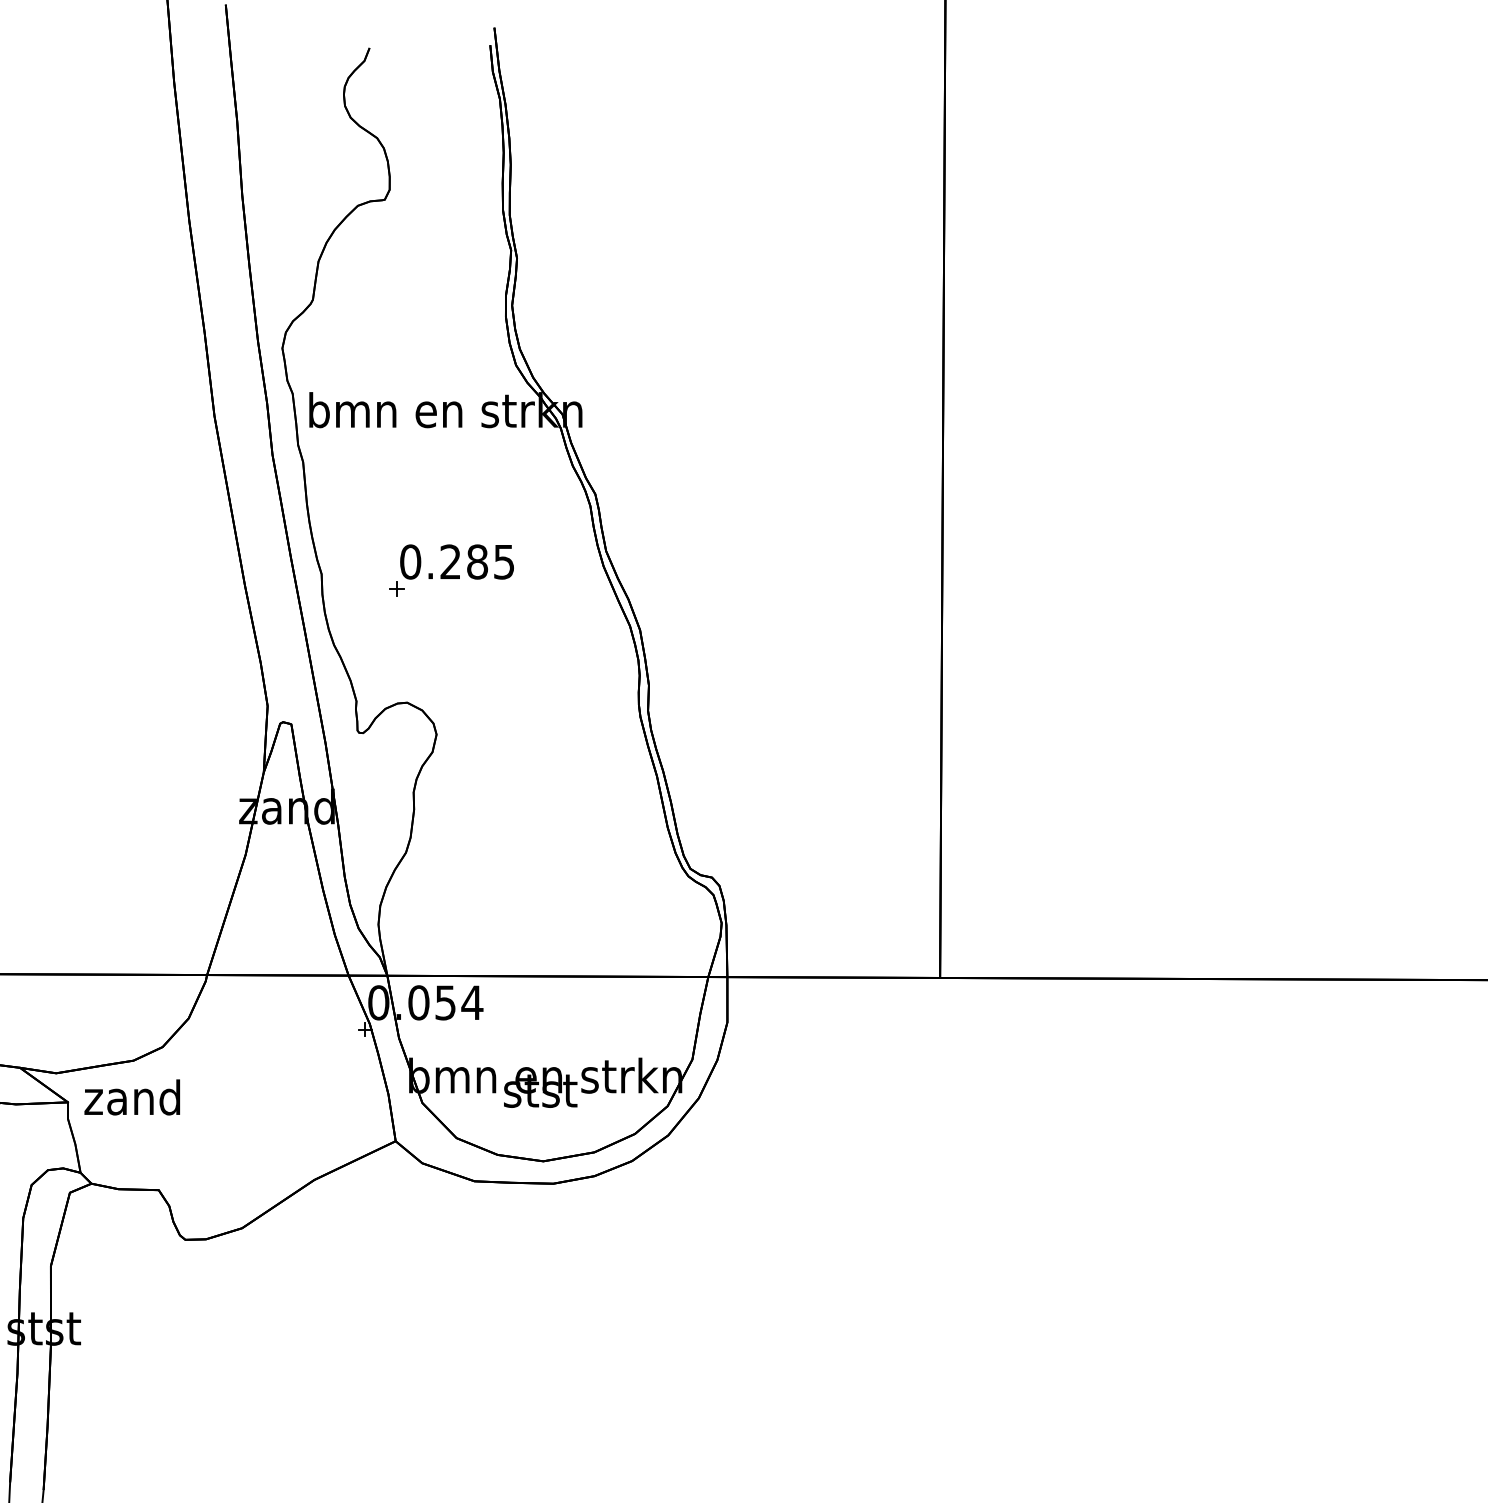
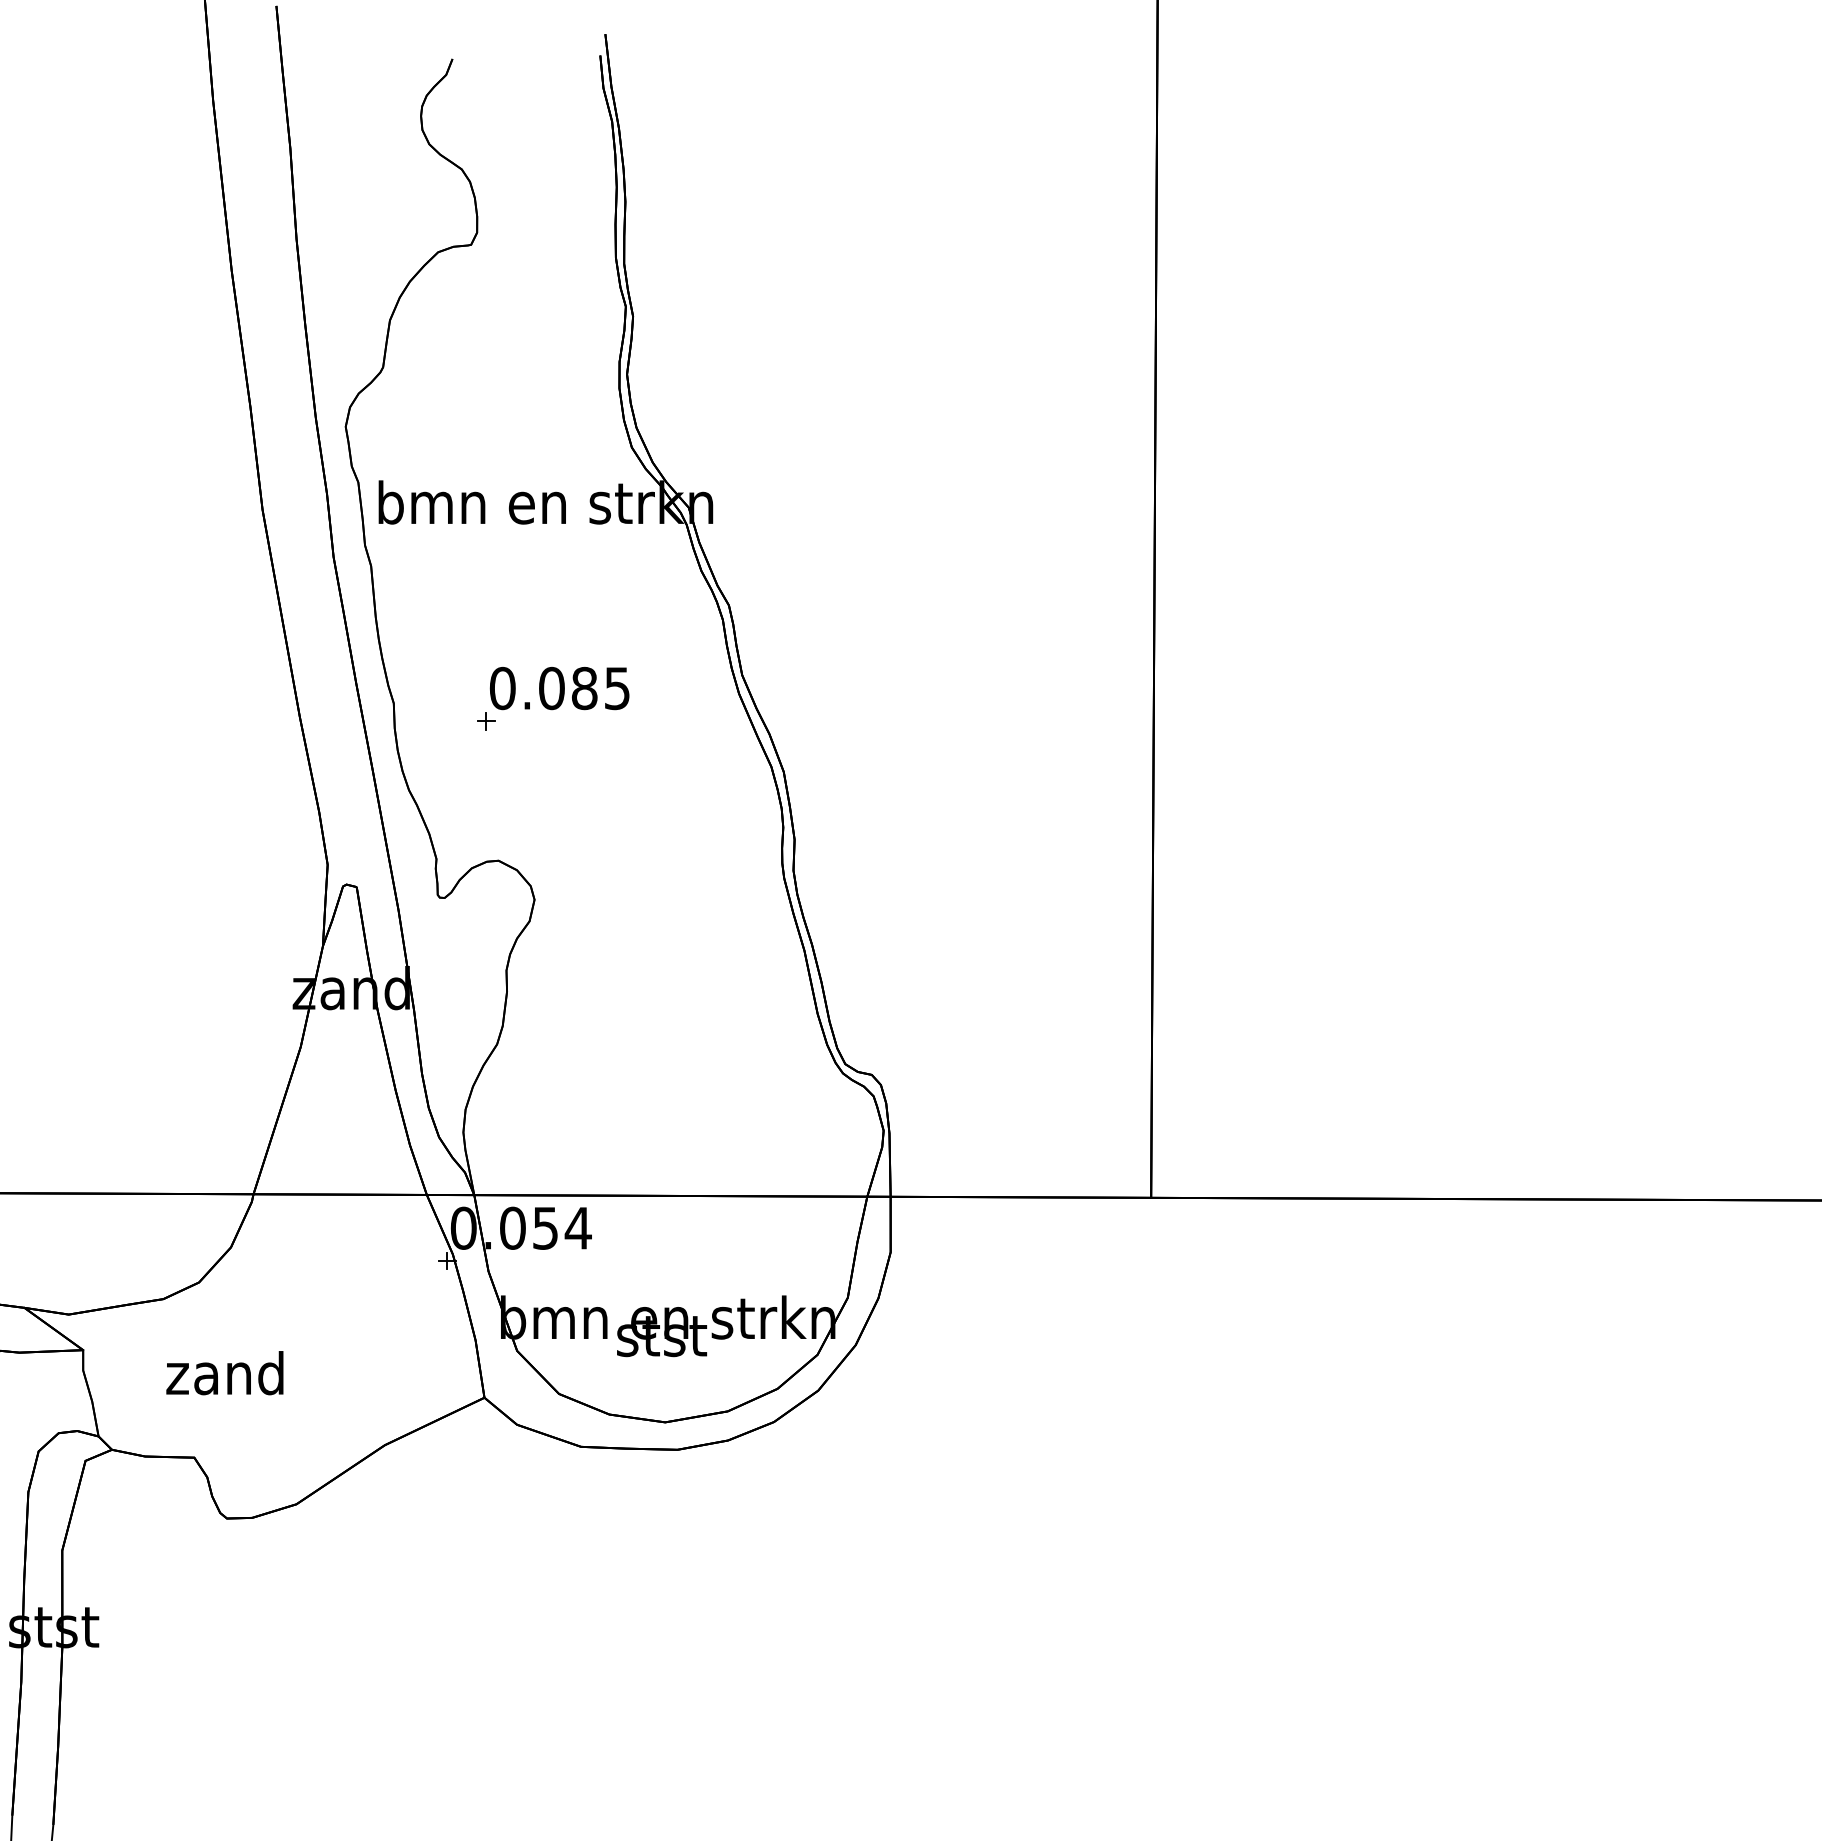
text: (450, 562) -> (551, 688), 0.285 -> 0.085
text: (131, 1097) -> (224, 1373), moved

